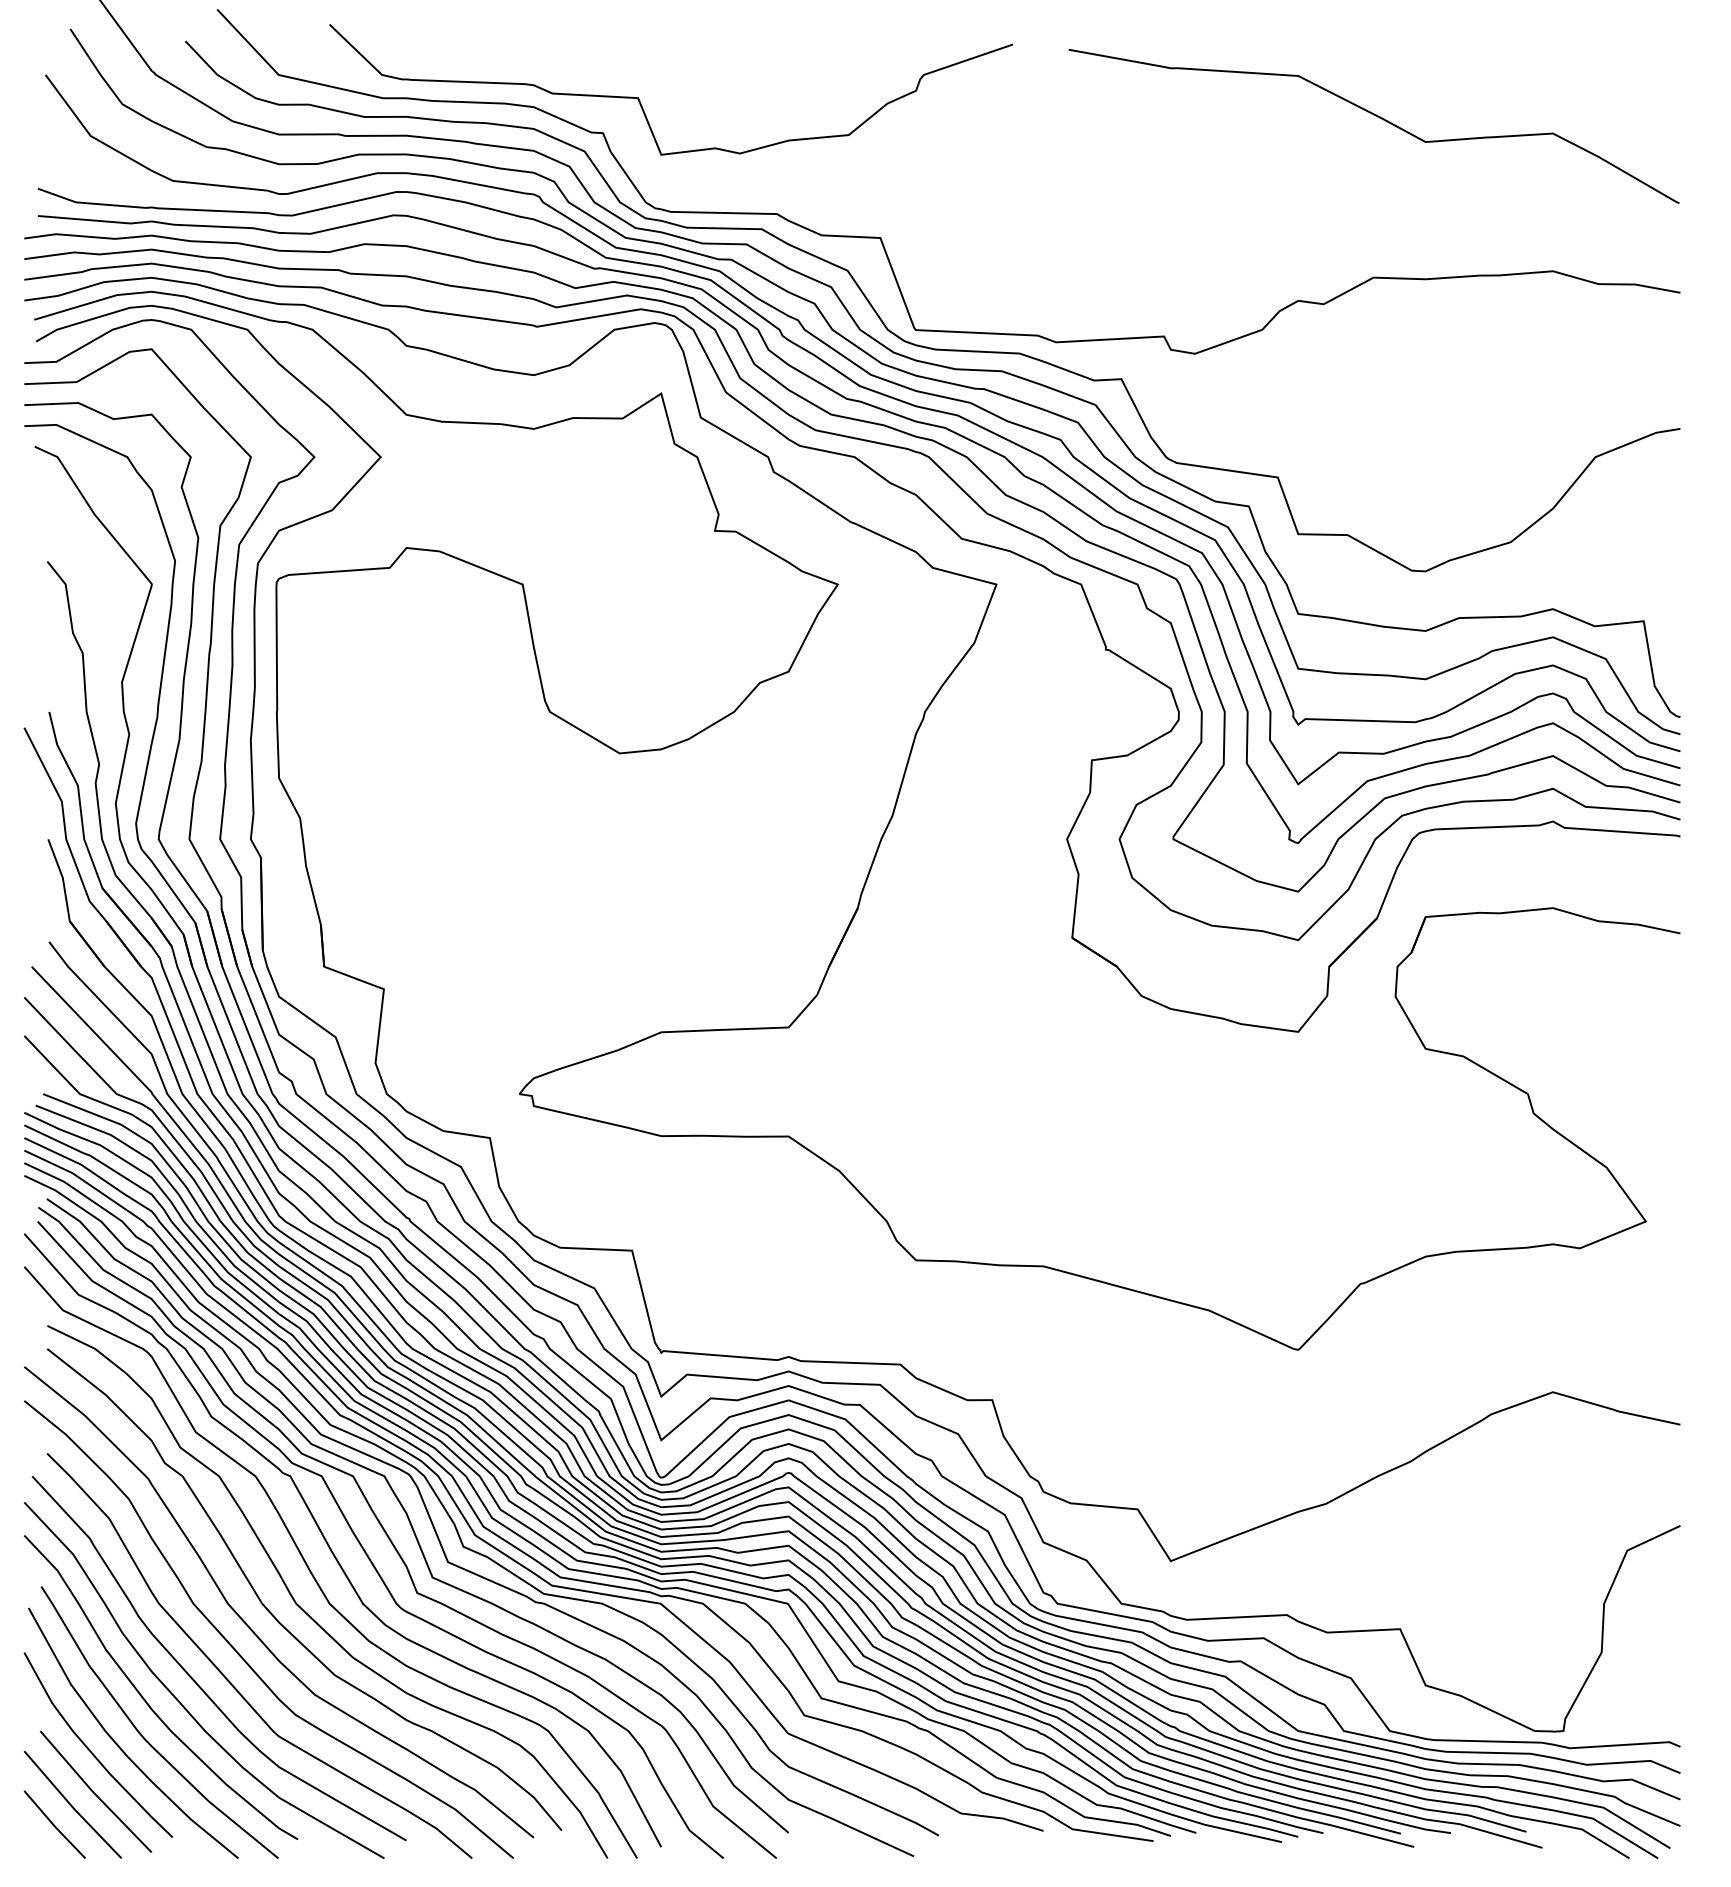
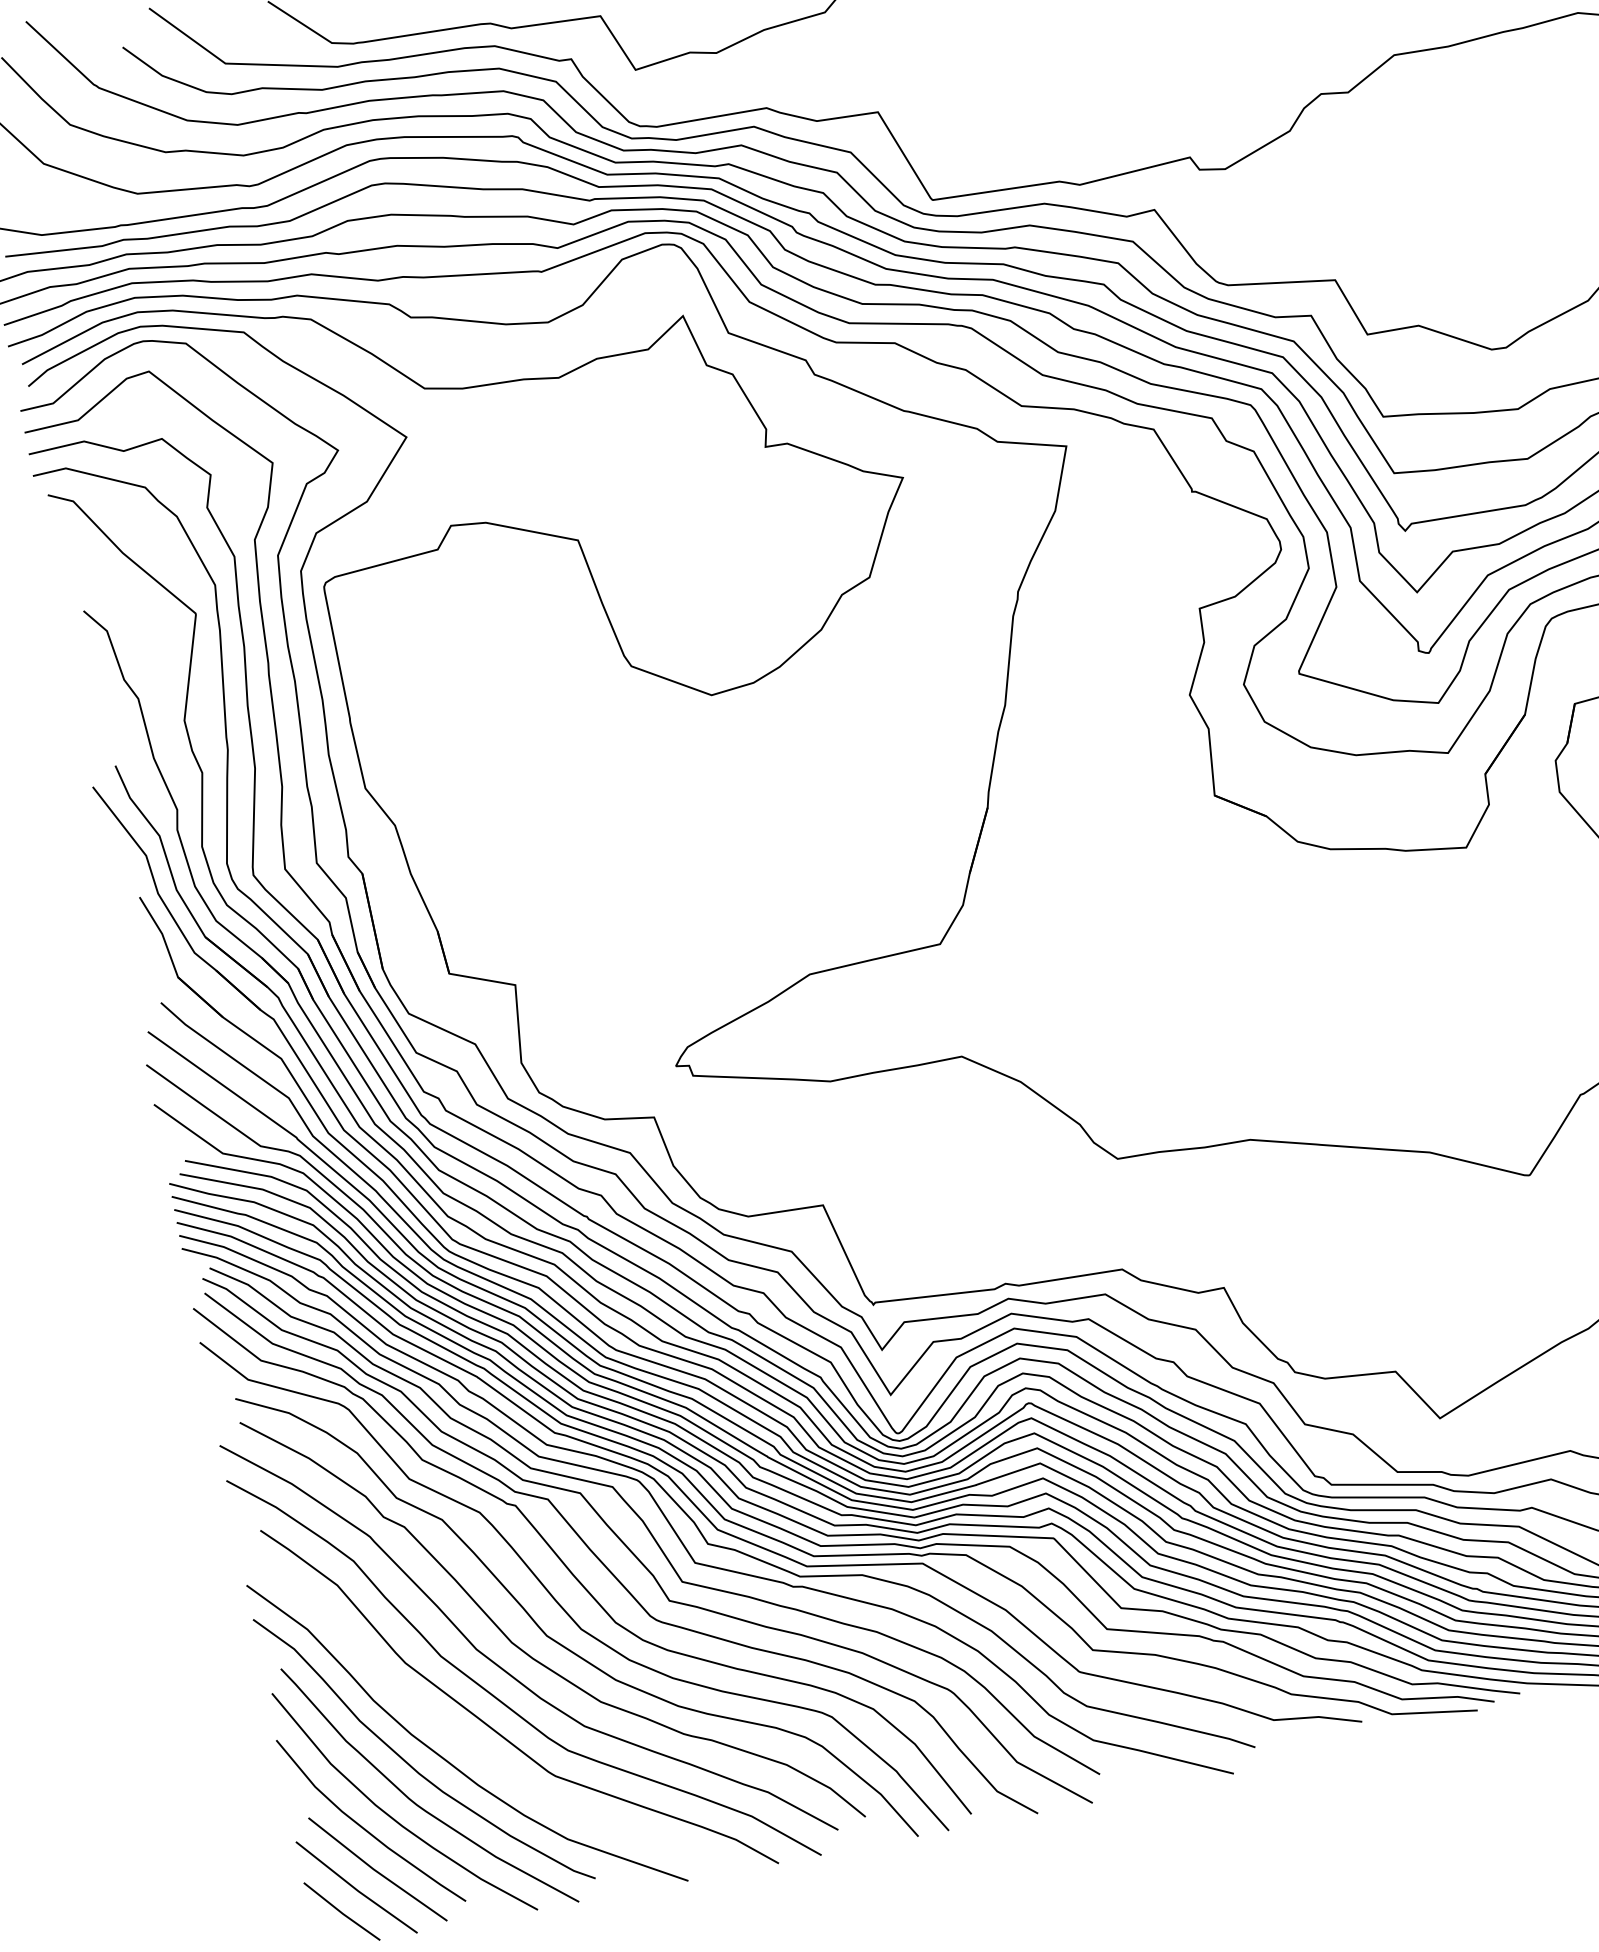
curve: (195, 1680) -> (458, 1735), removed

